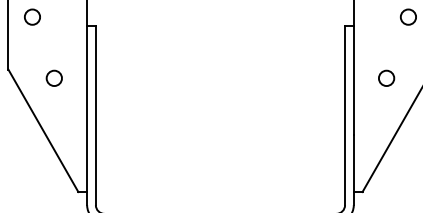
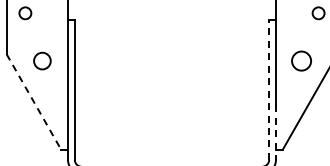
circle: (54, 77) -> (42, 60), size x1.4
circle: (386, 77) -> (301, 60), size x1.6
line: (345, 116) -> (269, 90), solid -> dashed
line: (42, 130) -> (33, 101), solid -> dashed
line: (353, 171) -> (275, 133), solid -> dashed

